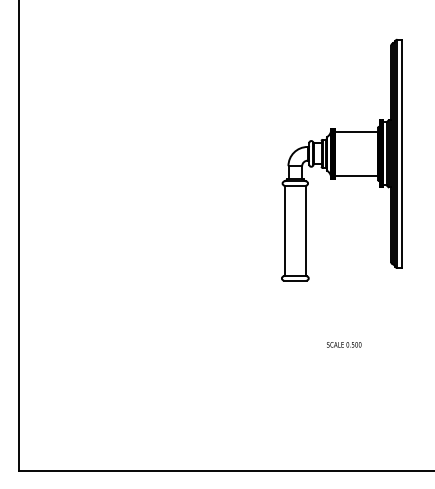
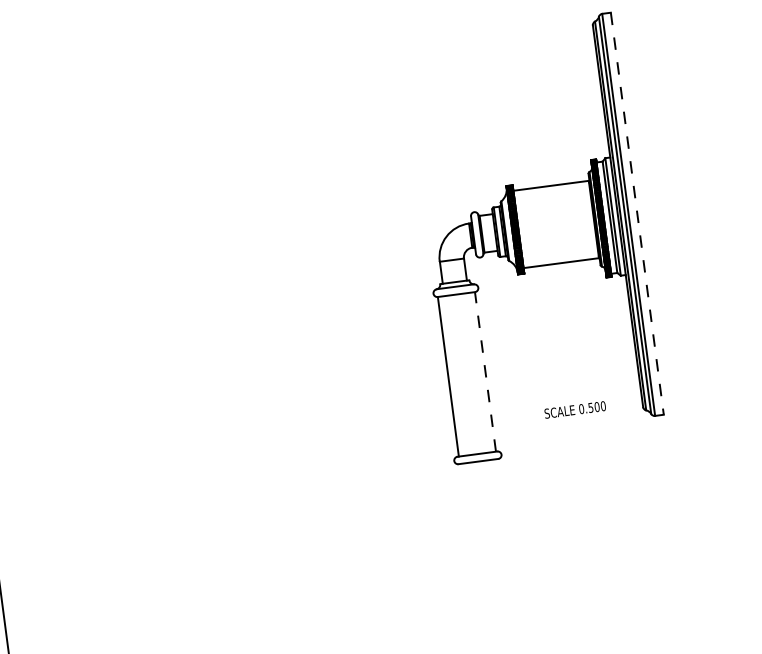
line: (402, 154) -> (637, 214), solid -> dashed
line: (305, 230) -> (484, 371), solid -> dashed
text: (344, 344) -> (575, 409), moved

